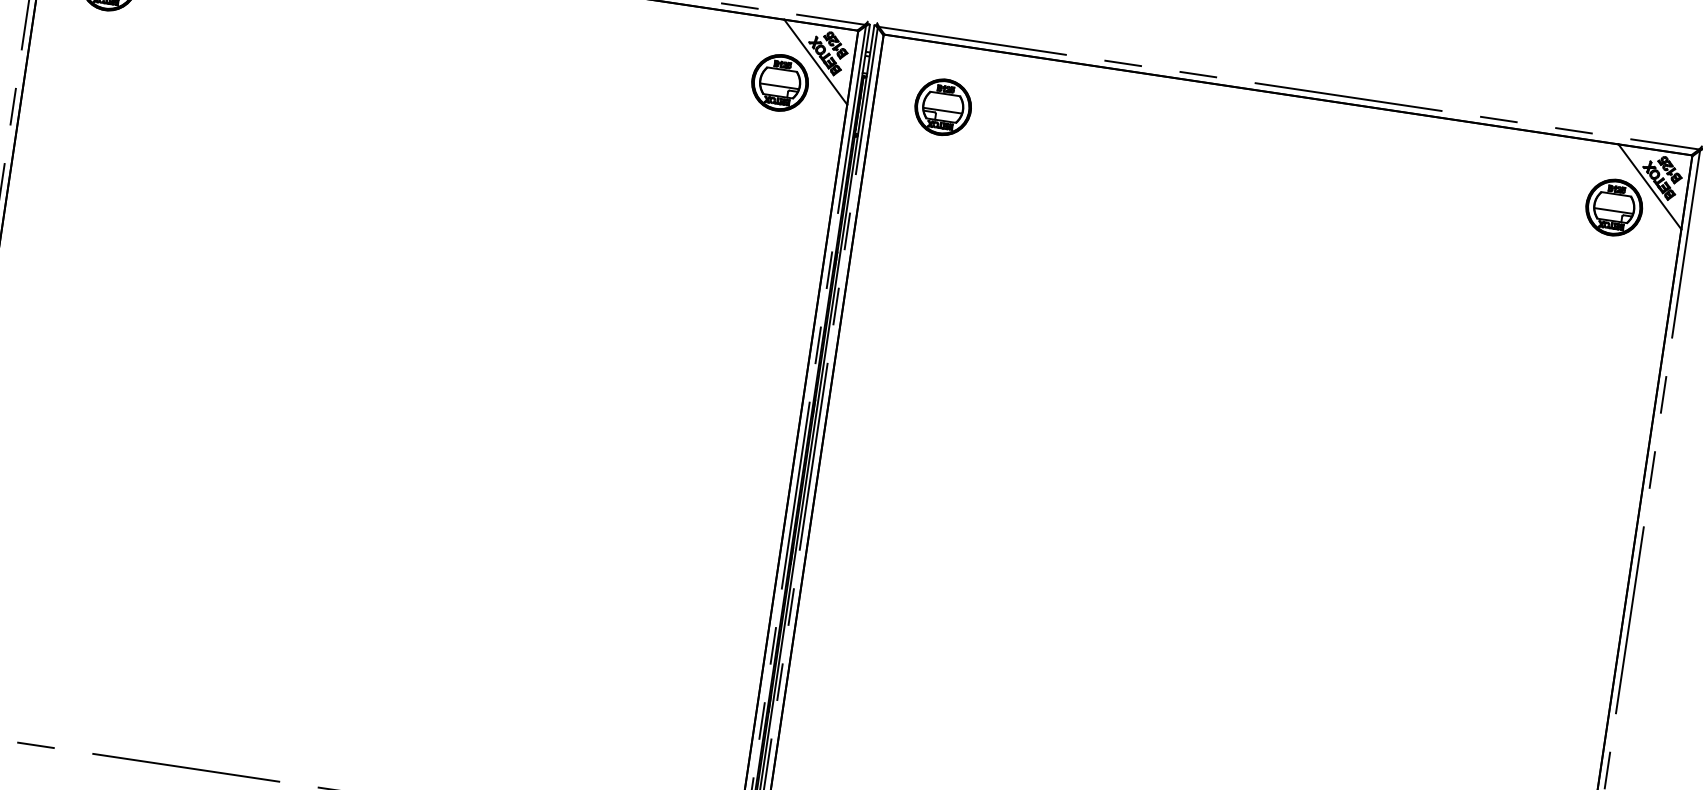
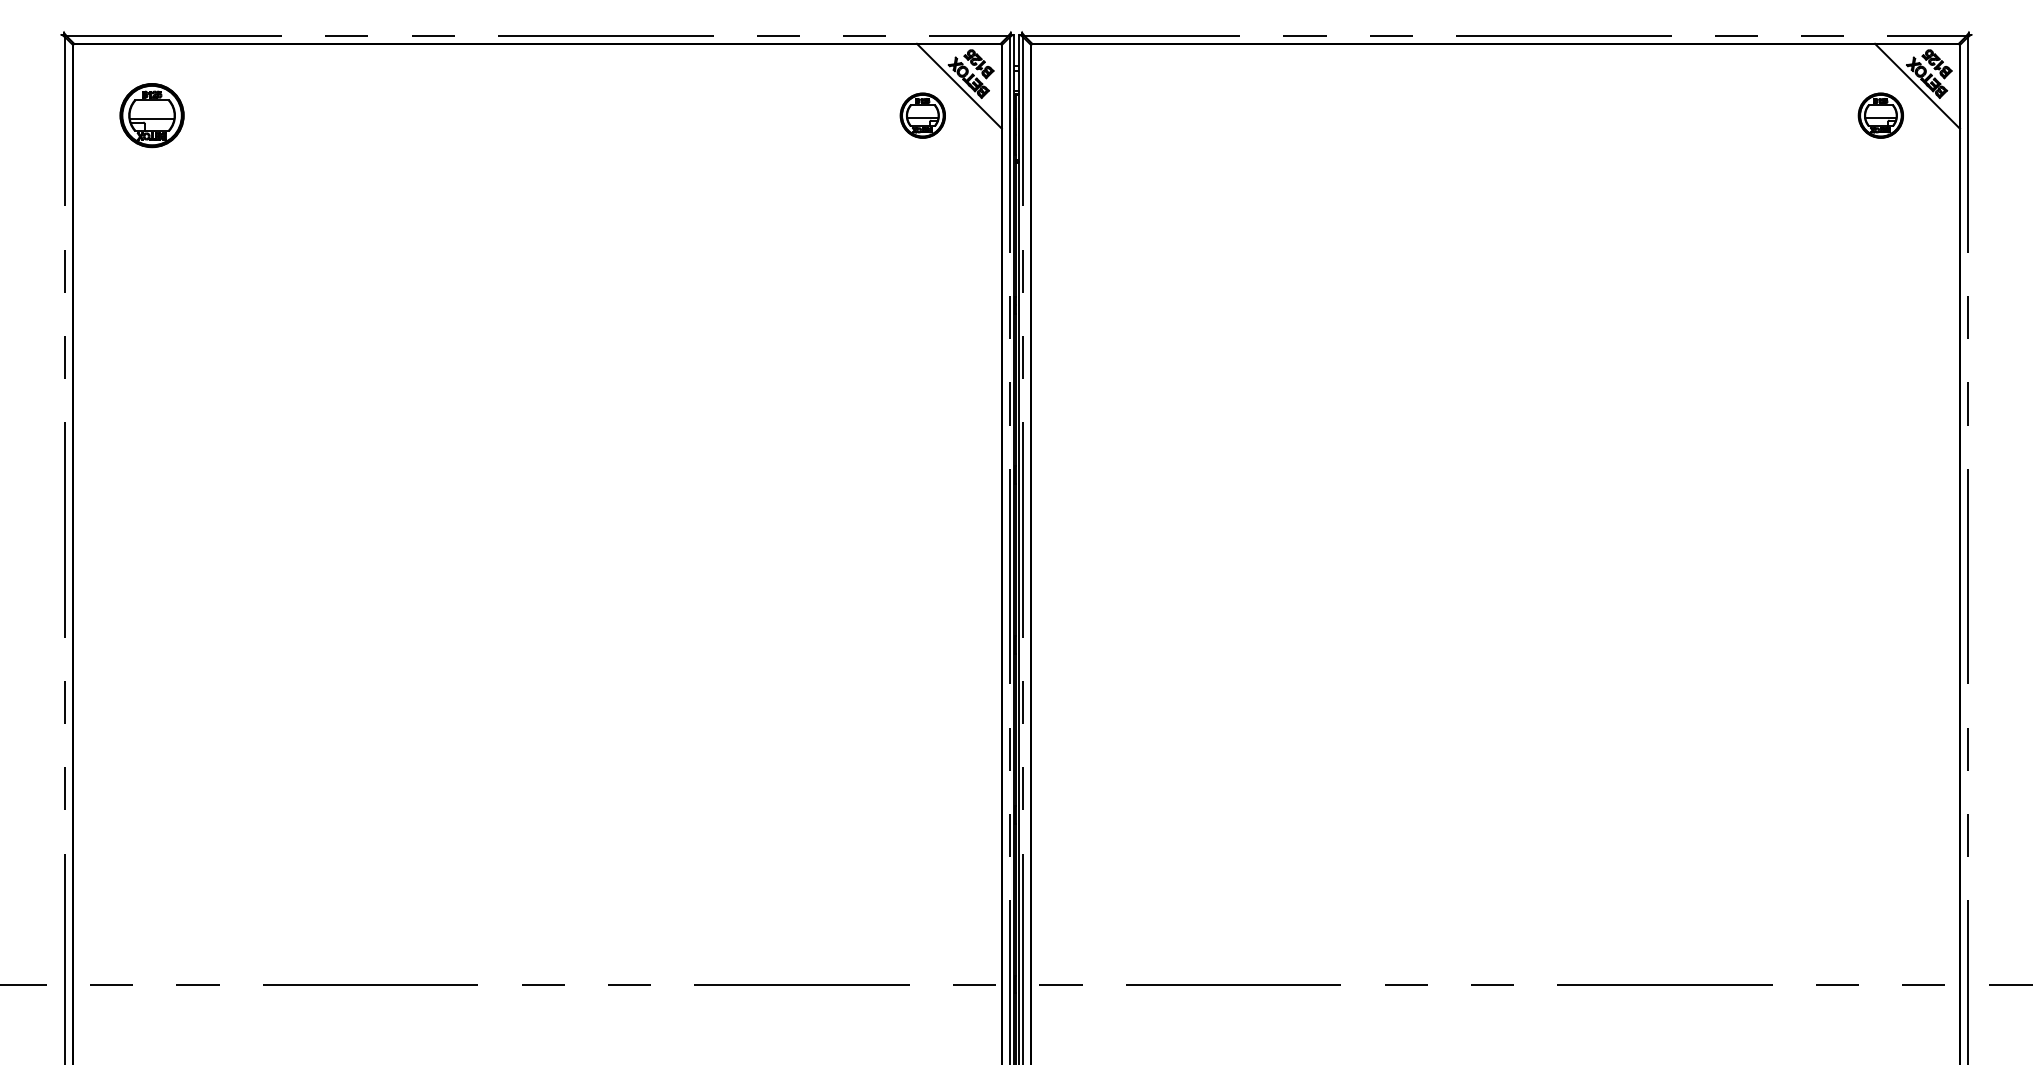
part: (779, 82) -> (922, 115), size x0.7
part: (942, 107) -> (1109, 115), removed
part: (1613, 207) -> (1880, 115), size x0.7

